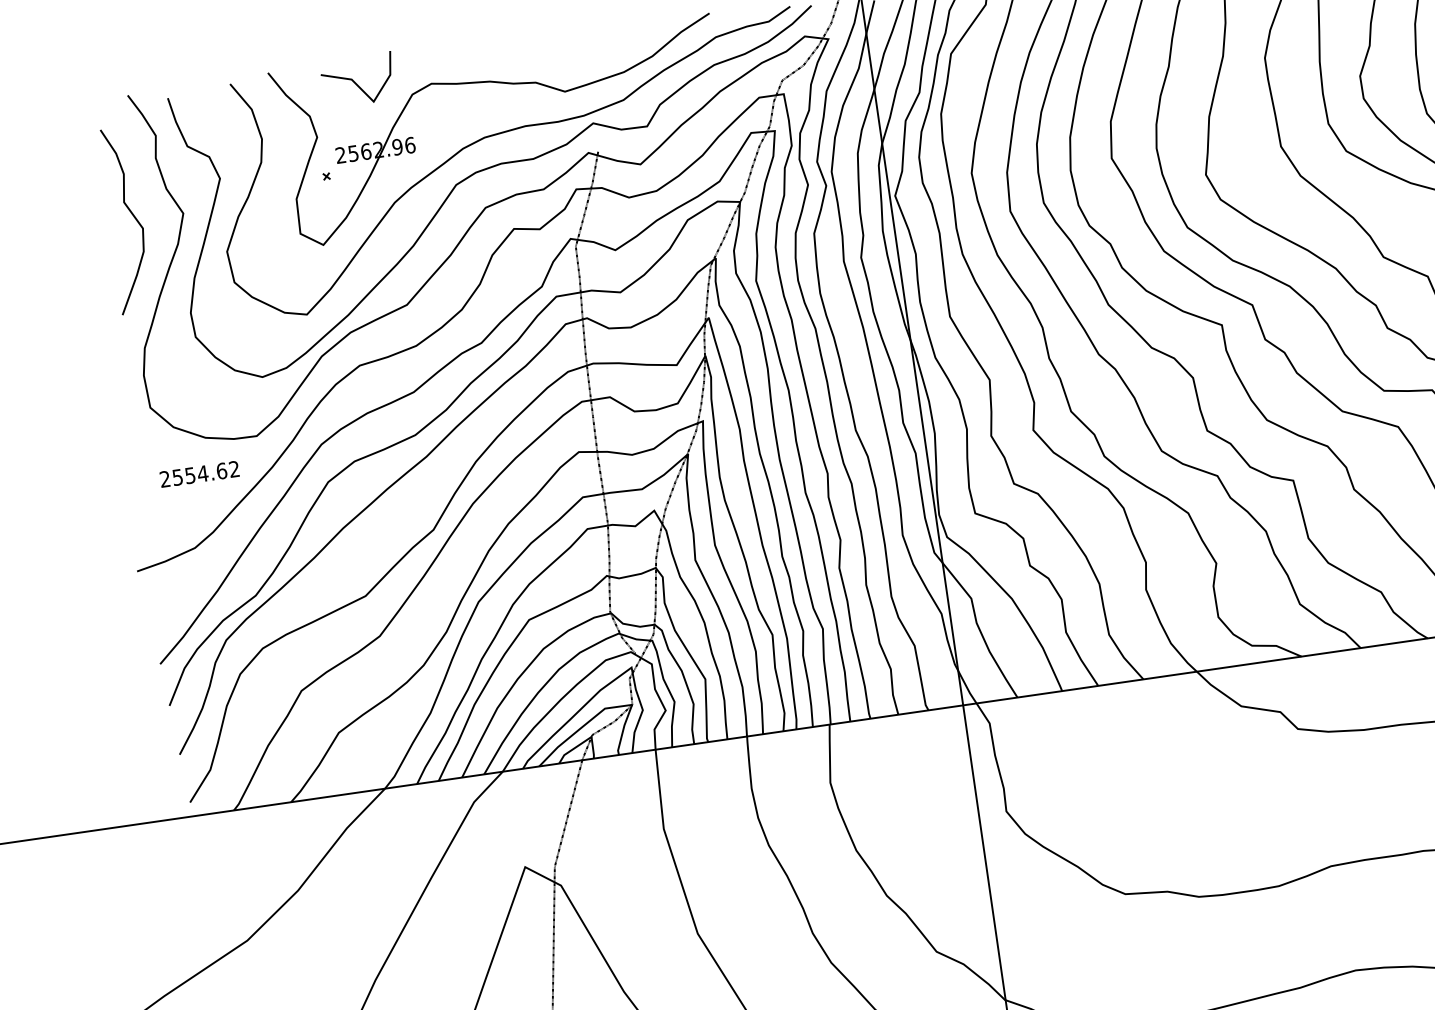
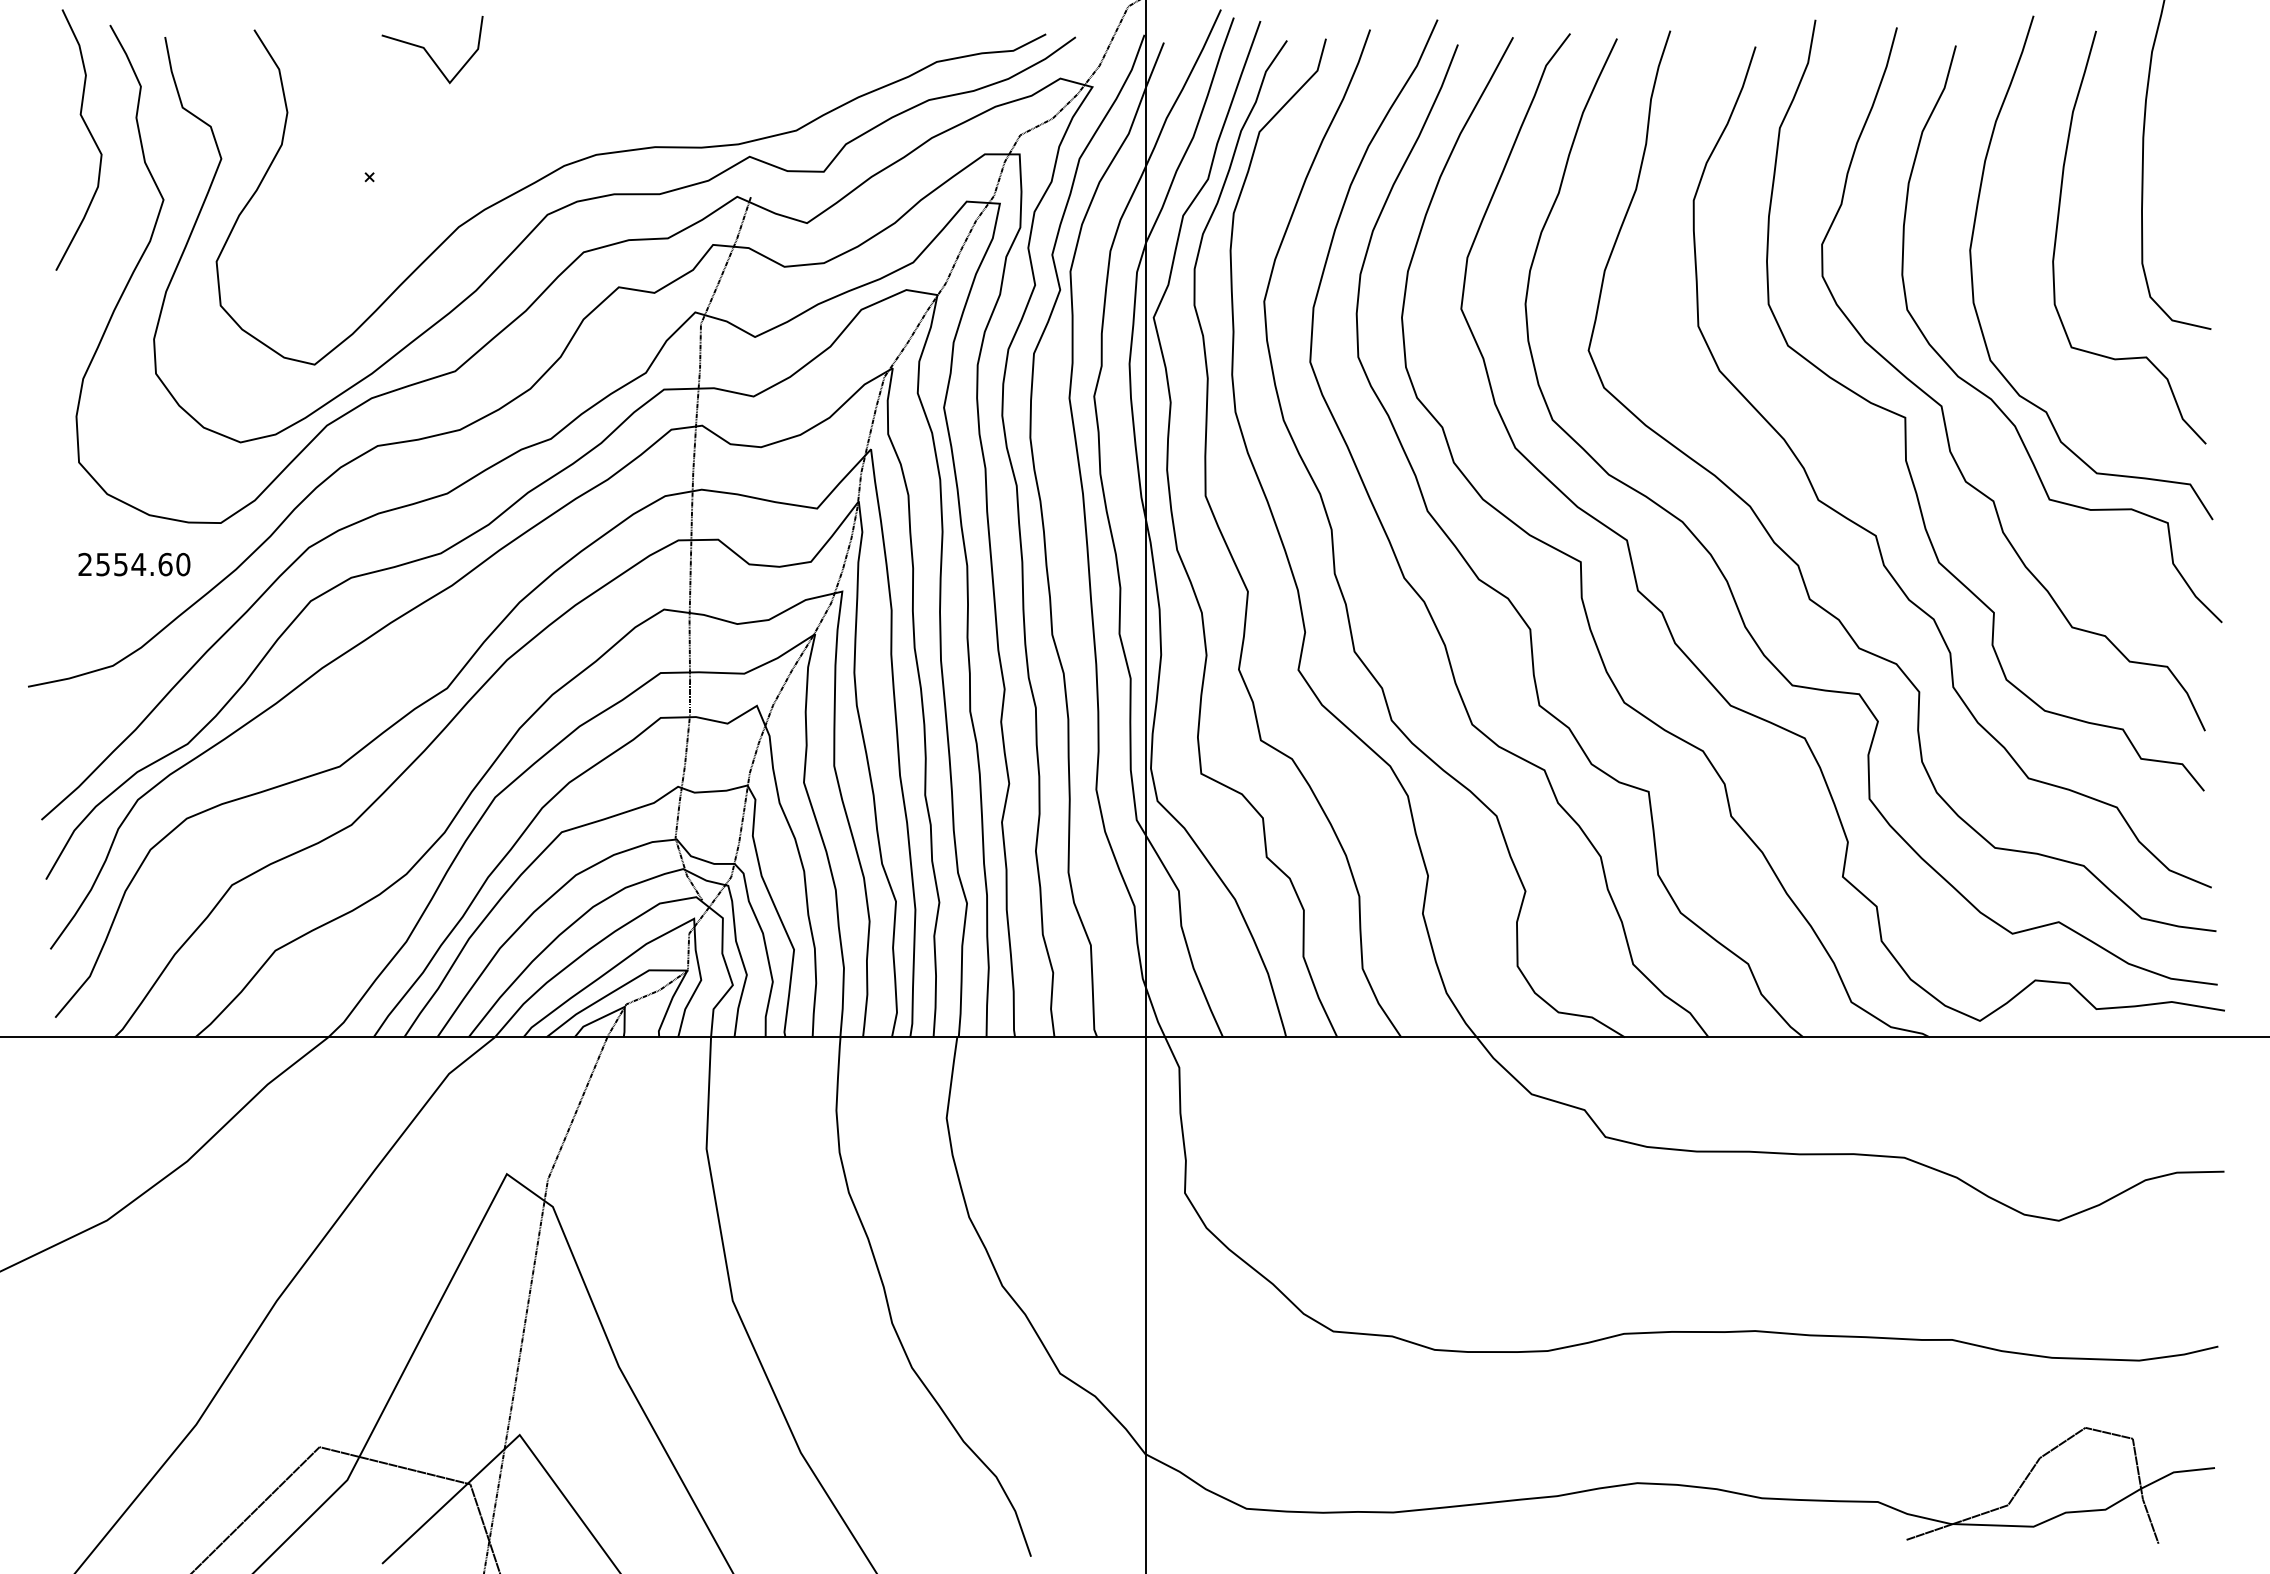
part: (502, 83) -> (631, 83), removed
curve: (132, 214) -> (89, 133), moved
text: (234, 469) -> (183, 564), 2554.62 -> 2554.60

